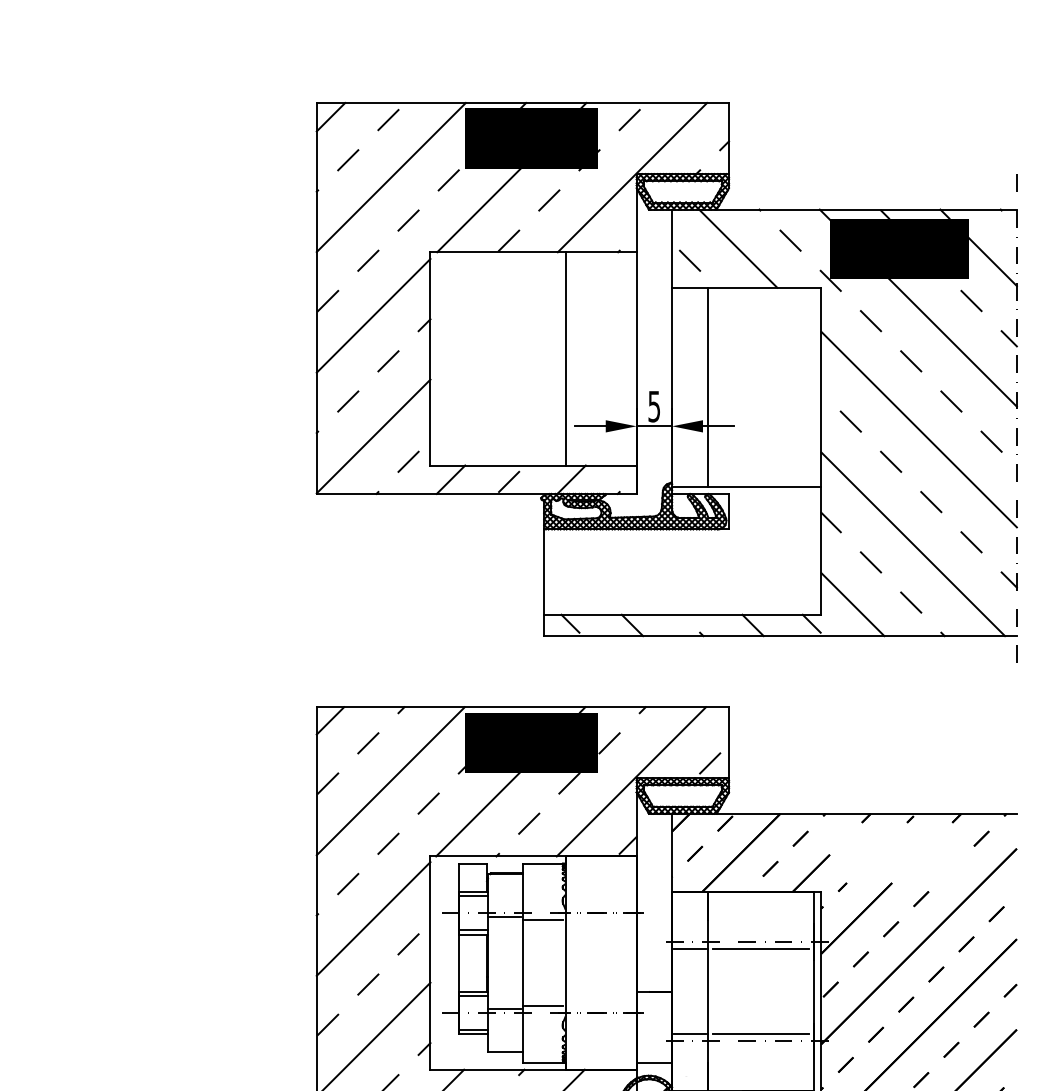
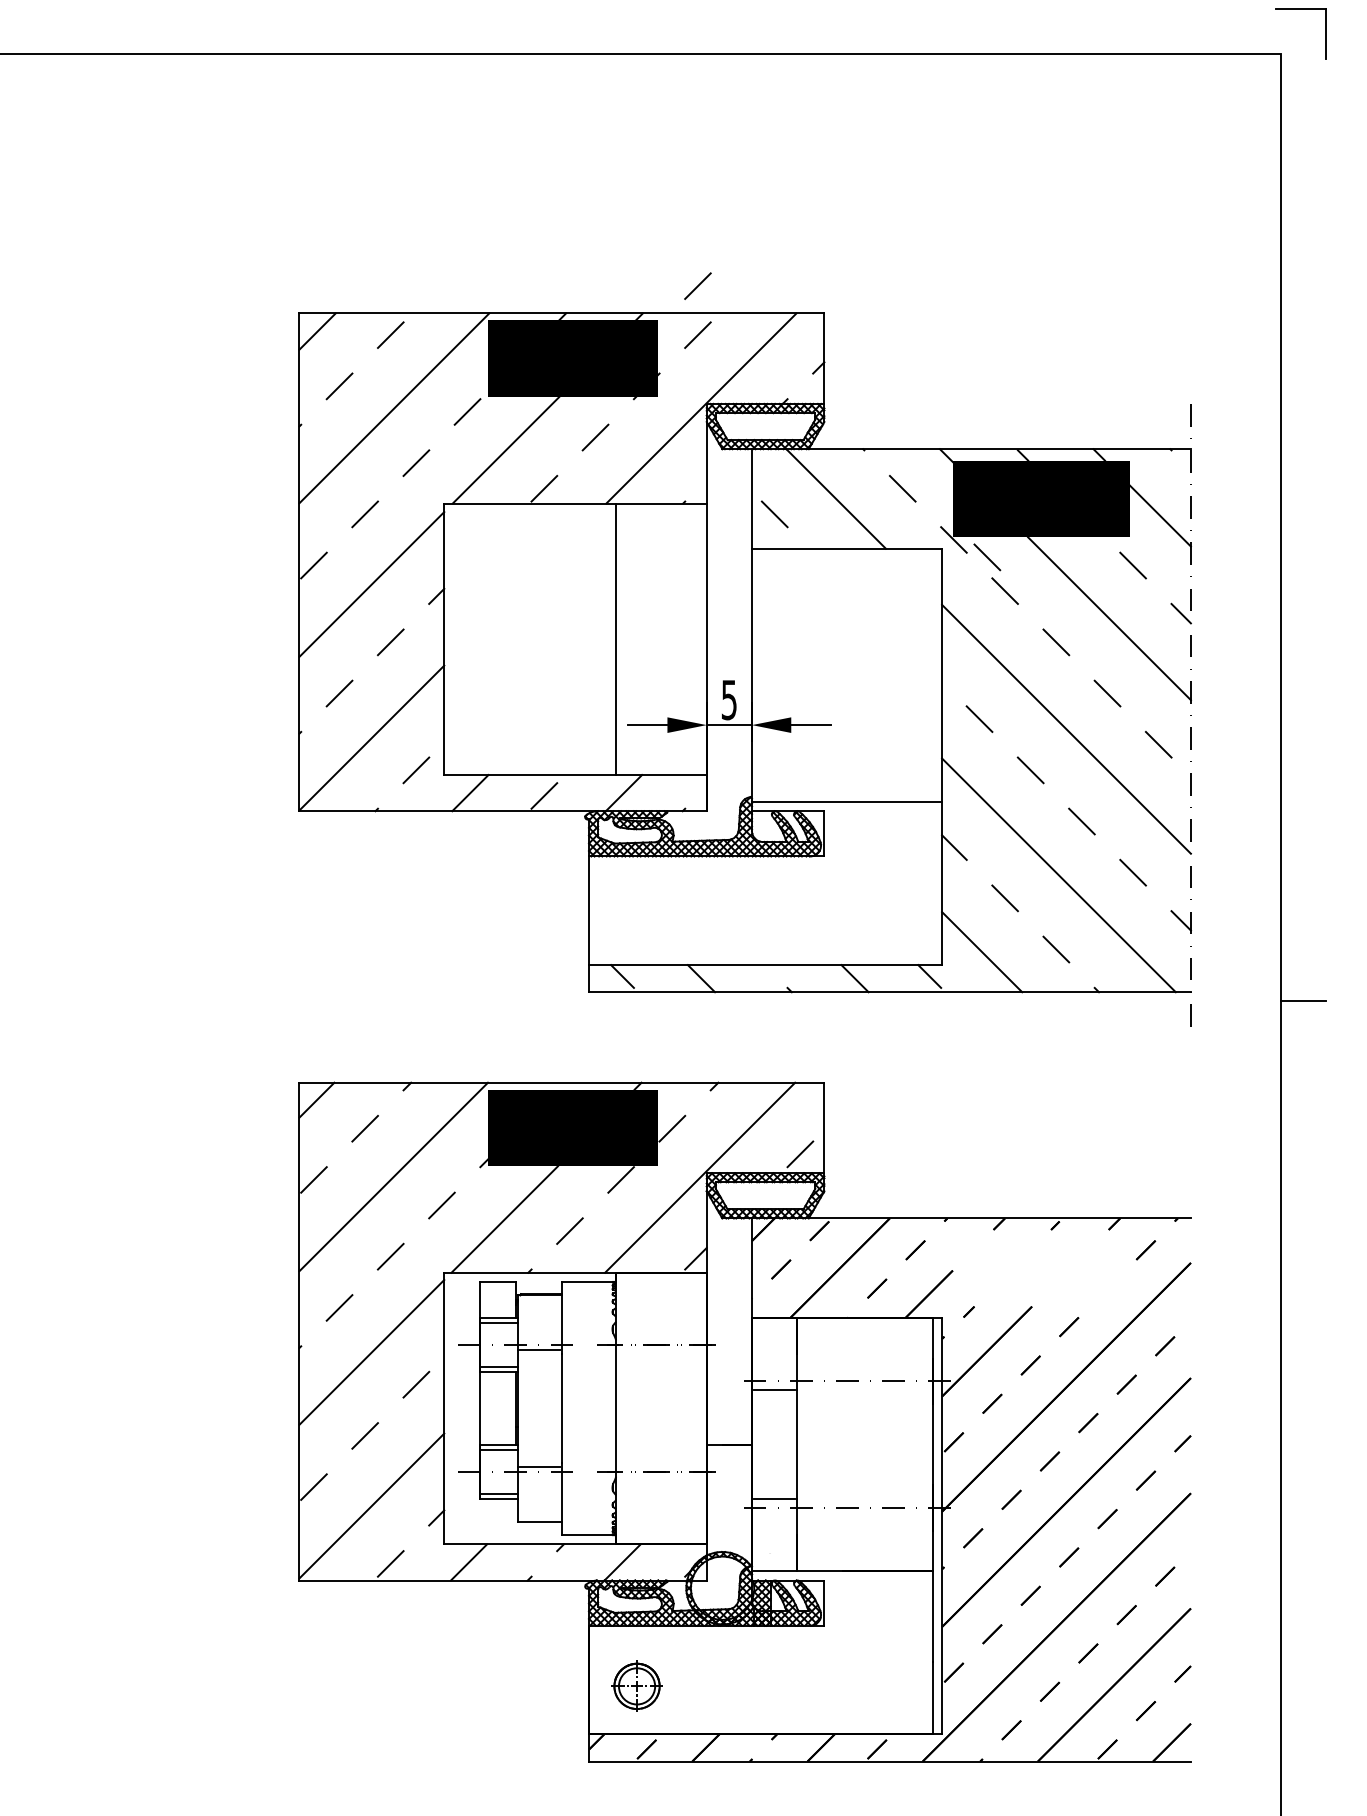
line: (629, 81) -> (697, 285), added
line: (857, 294) -> (987, 557), added
line: (707, 387) -> (797, 675), removed
line: (543, 920) -> (588, 1354), removed
line: (761, 948) -> (865, 1390), removed
line: (543, 1005) -> (588, 1462), removed
line: (761, 1034) -> (865, 1499), removed
line: (654, 1062) -> (729, 1535), removed

